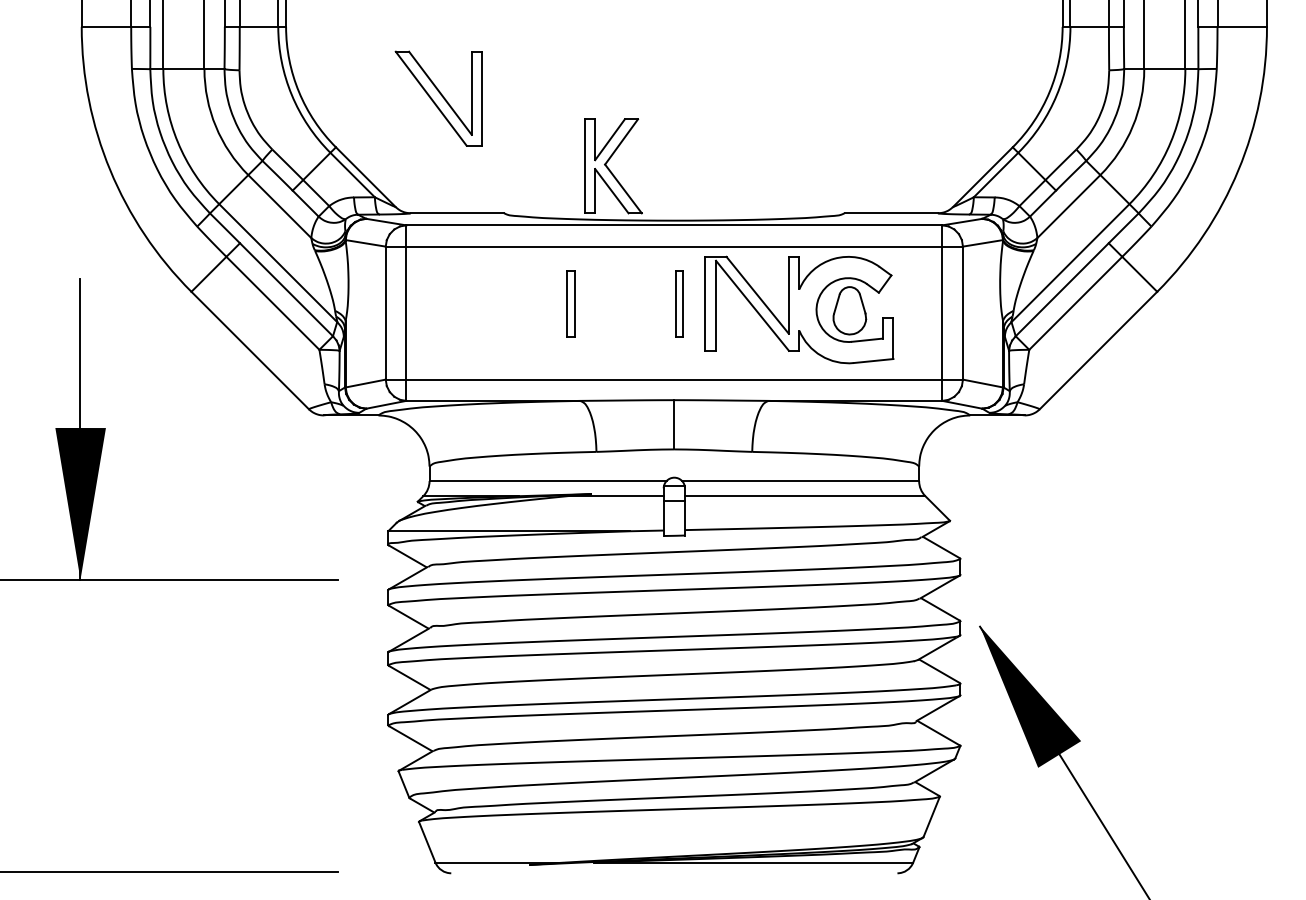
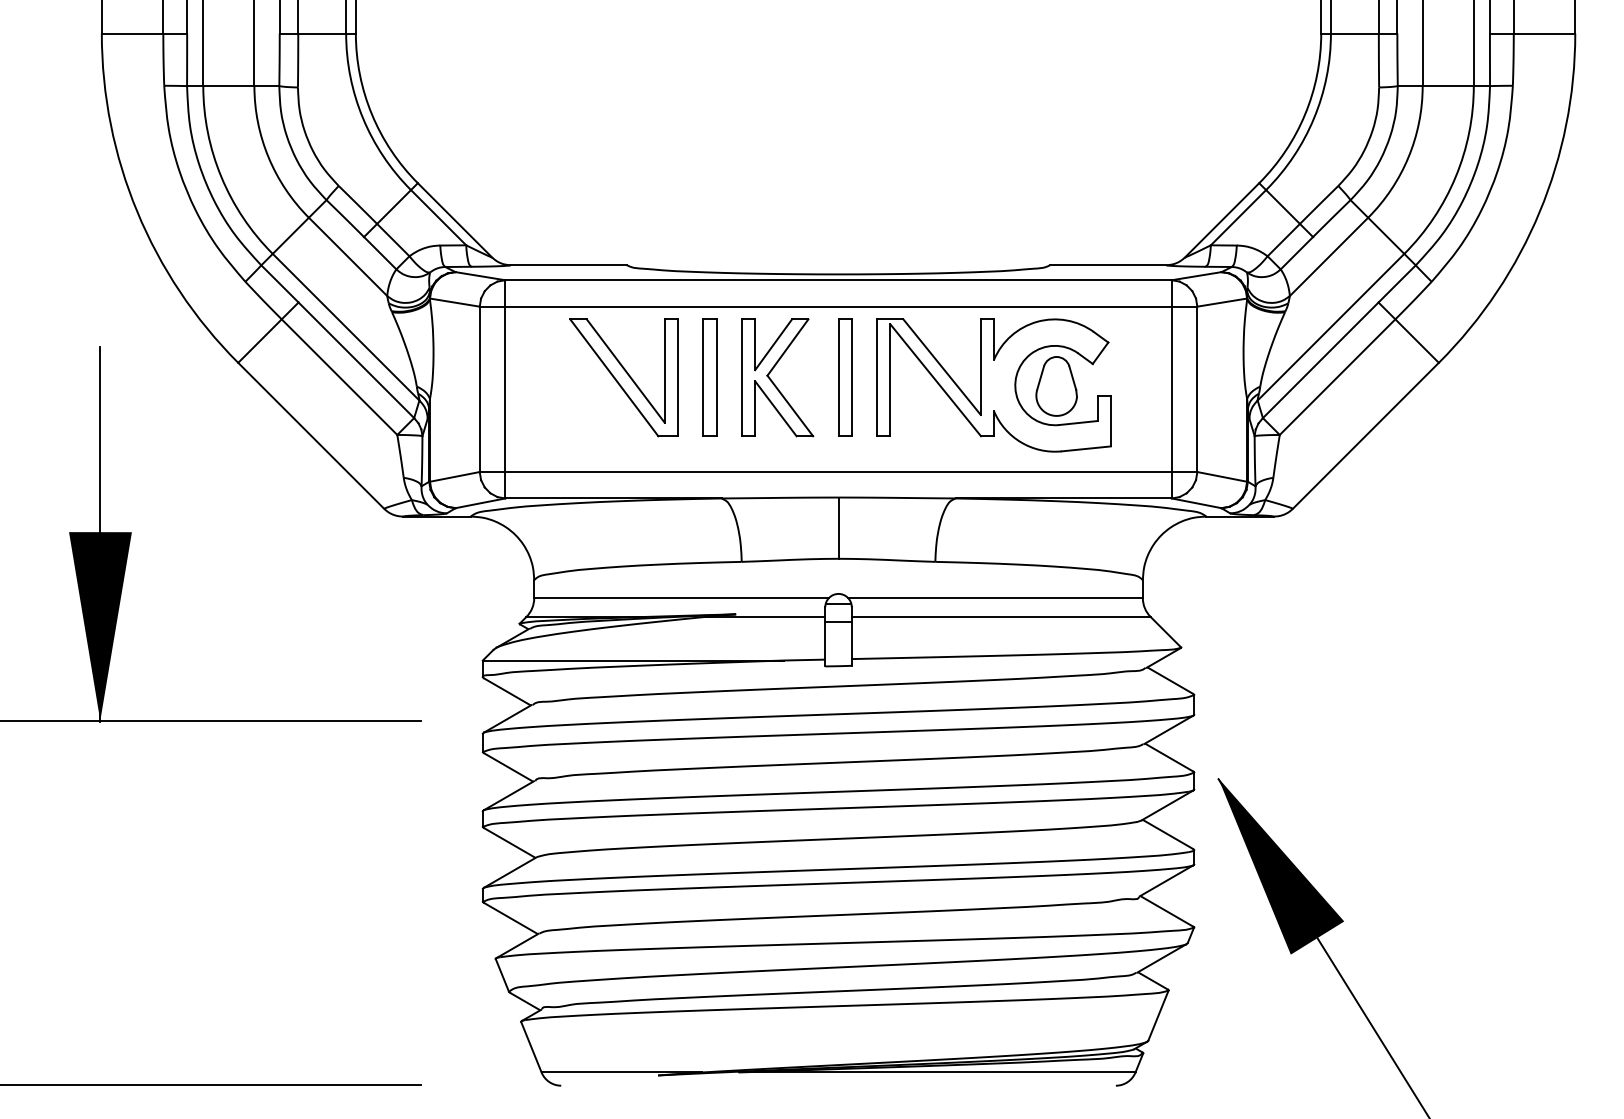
part: (438, 98) -> (623, 377), moved
part: (613, 166) -> (777, 377), moved
part: (570, 303) -> (709, 377), size x1.43
part: (679, 303) -> (845, 377), size x1.43

